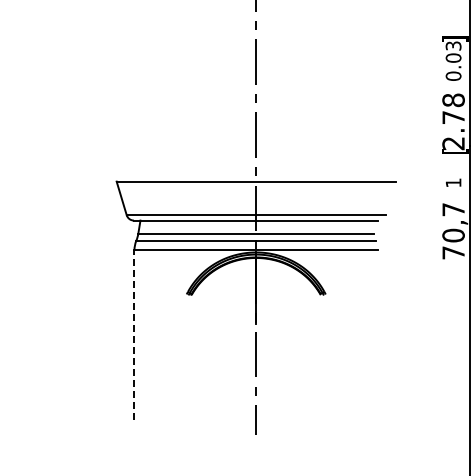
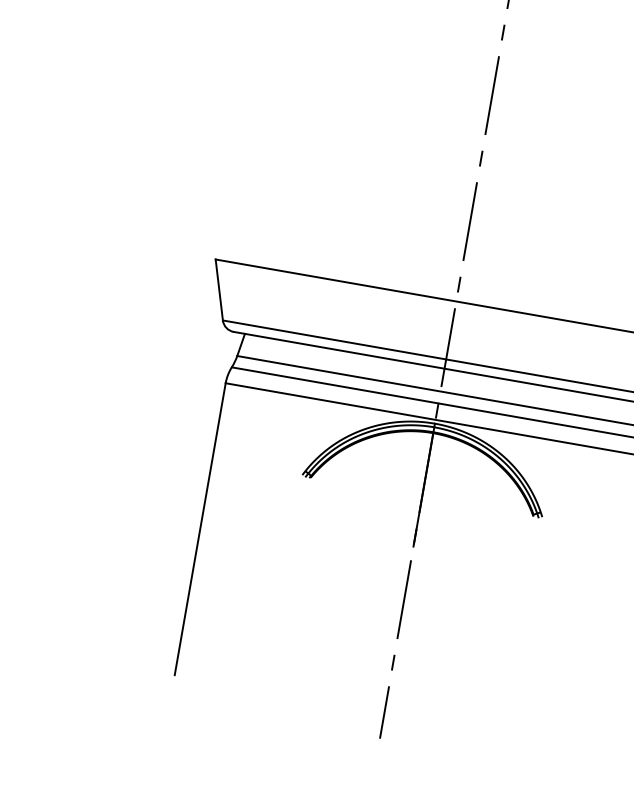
line: (134, 334) -> (200, 528), dashed -> solid

